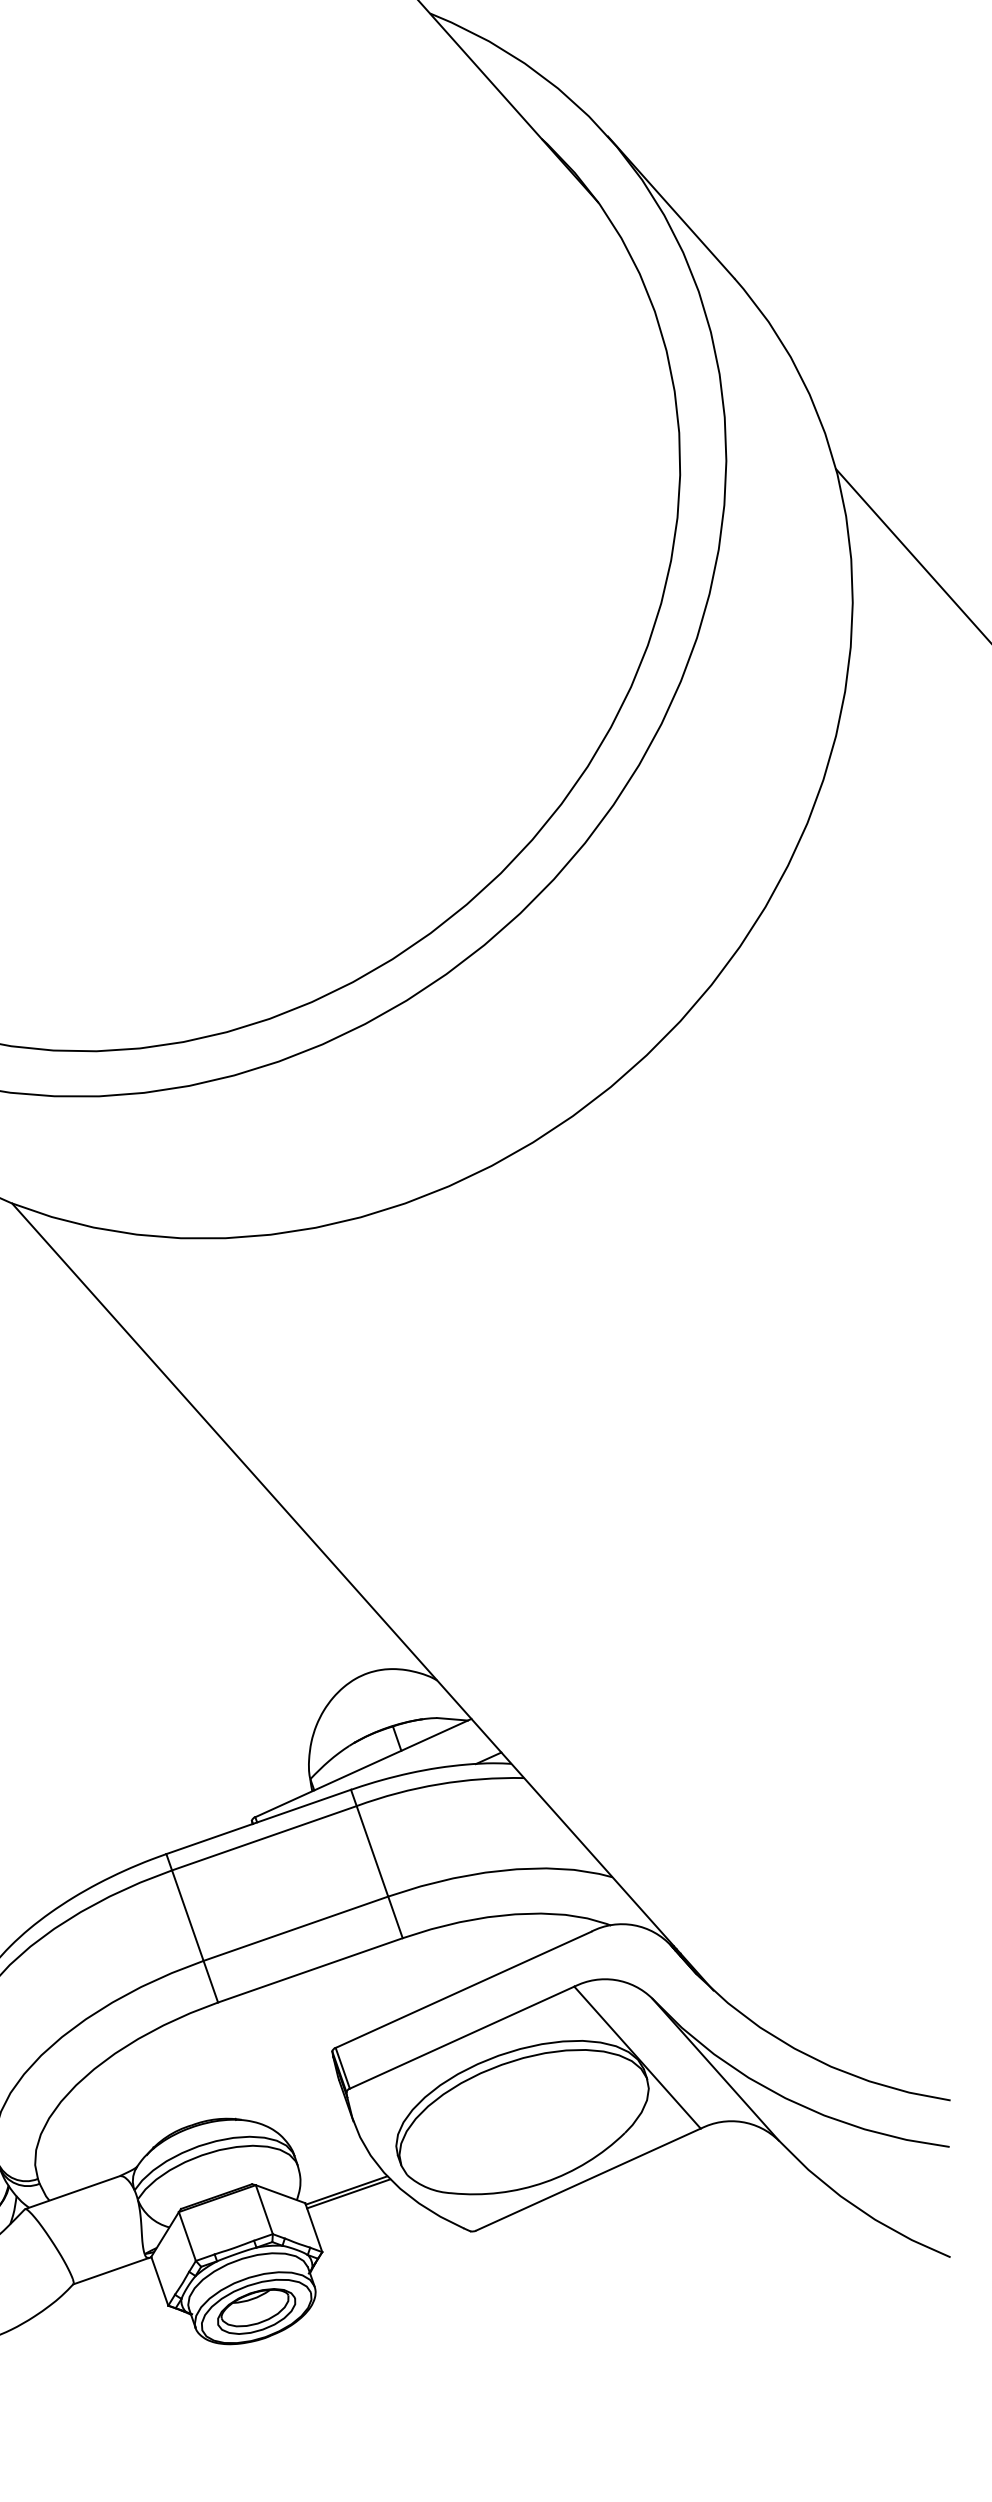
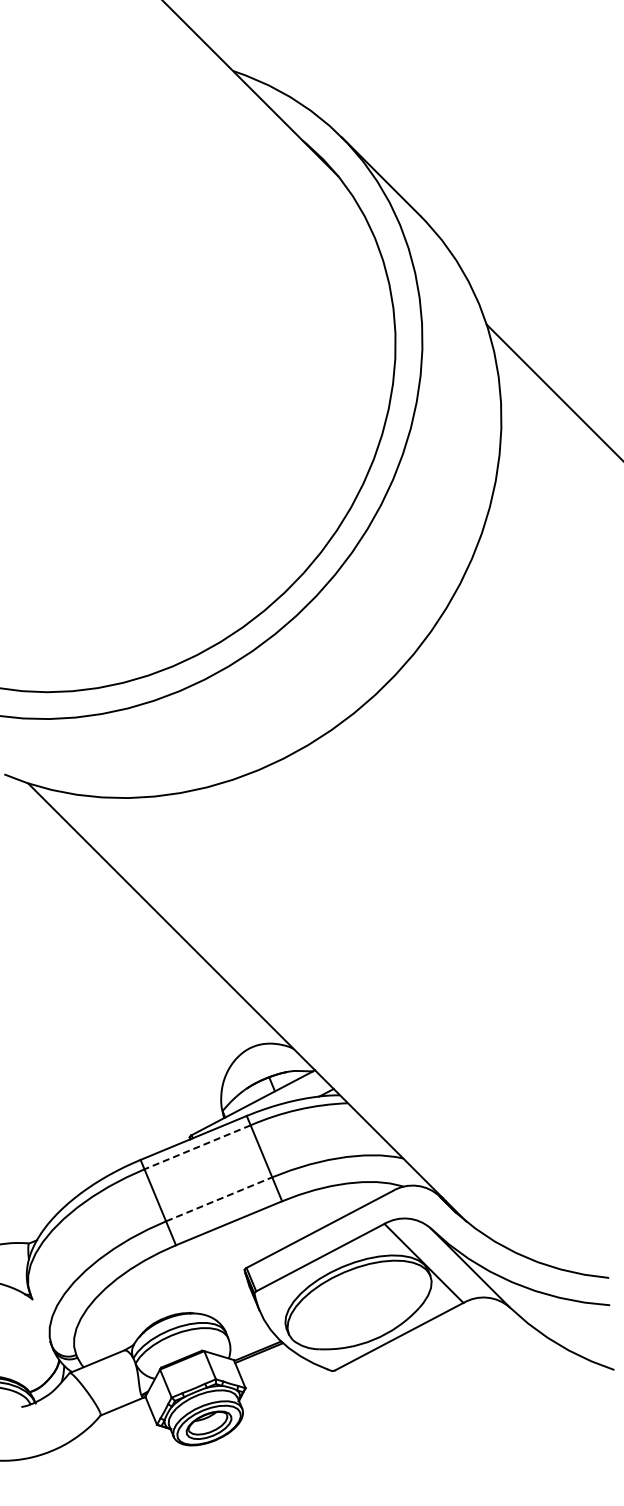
line: (264, 1838) -> (197, 1147), solid -> dashed
line: (296, 1929) -> (219, 1199), solid -> dashed

